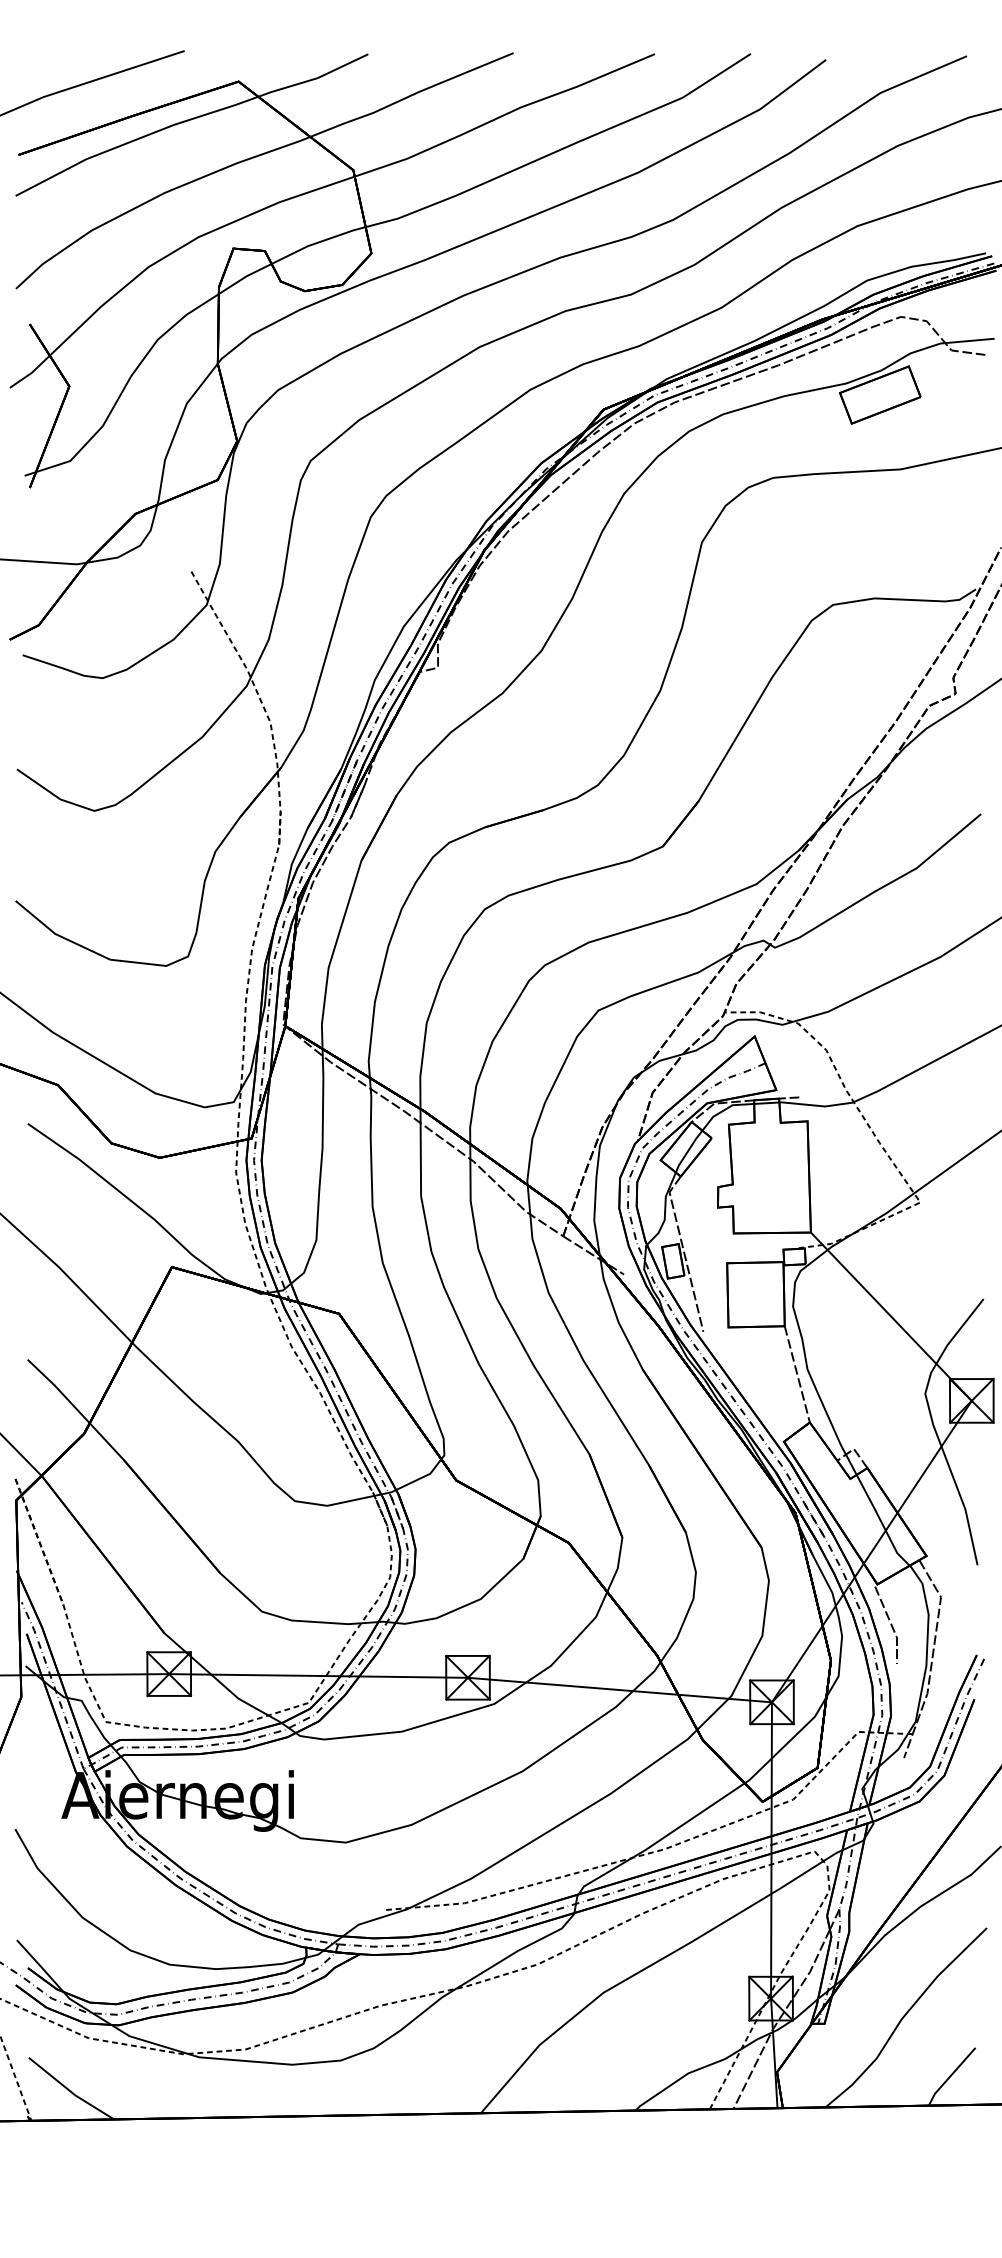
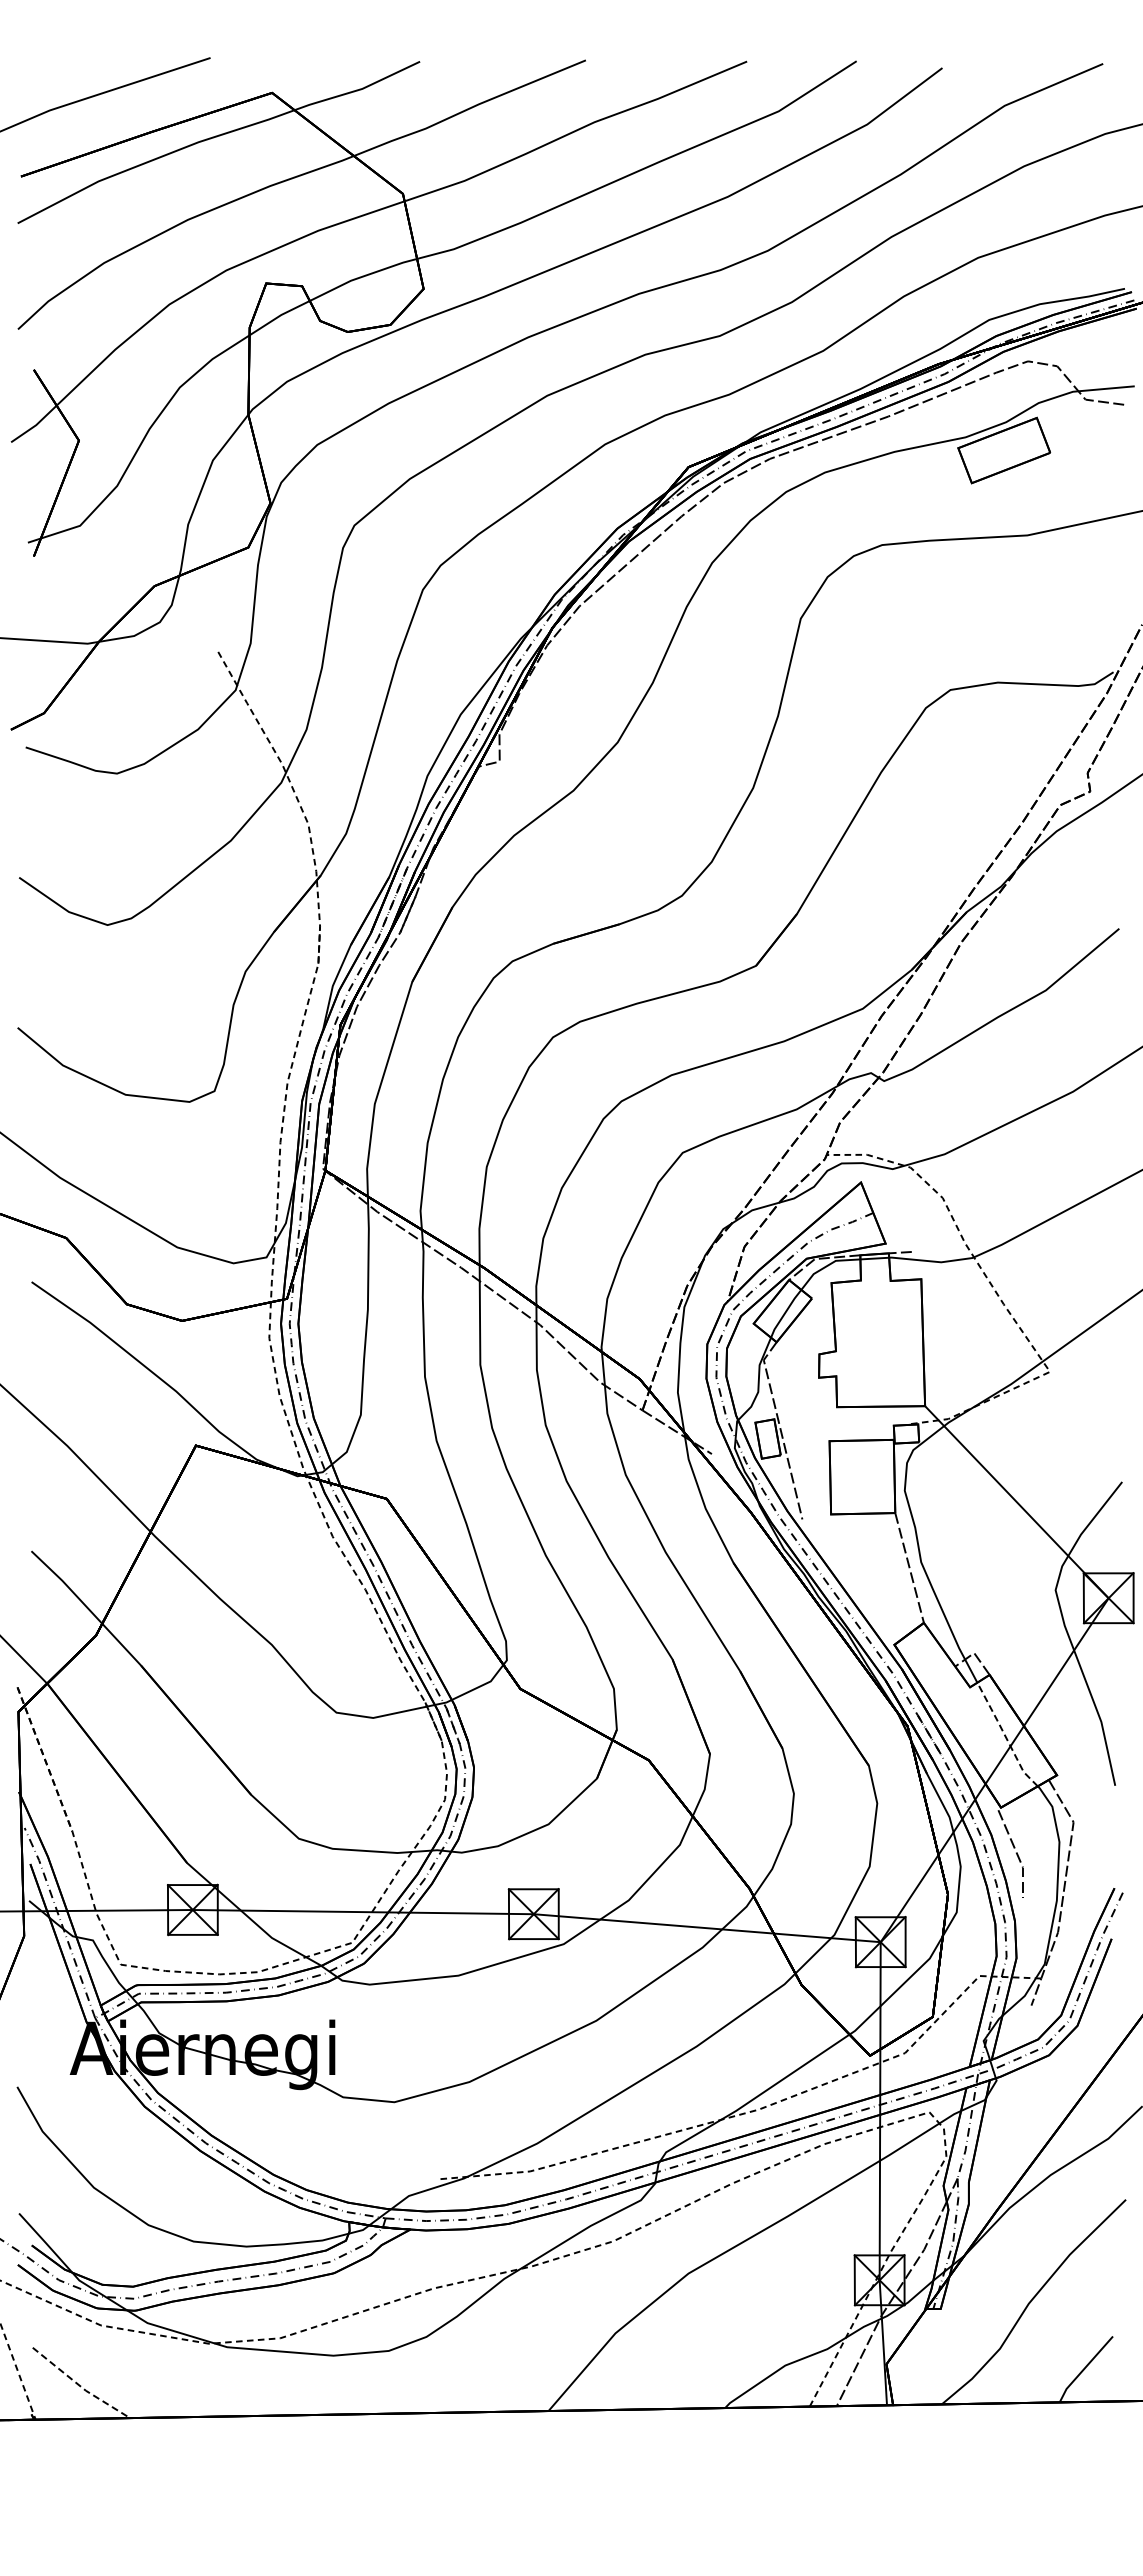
line: (881, 1521) -> (1005, 1735), solid -> dashed
line: (69, 2090) -> (79, 2385), solid -> dashed

